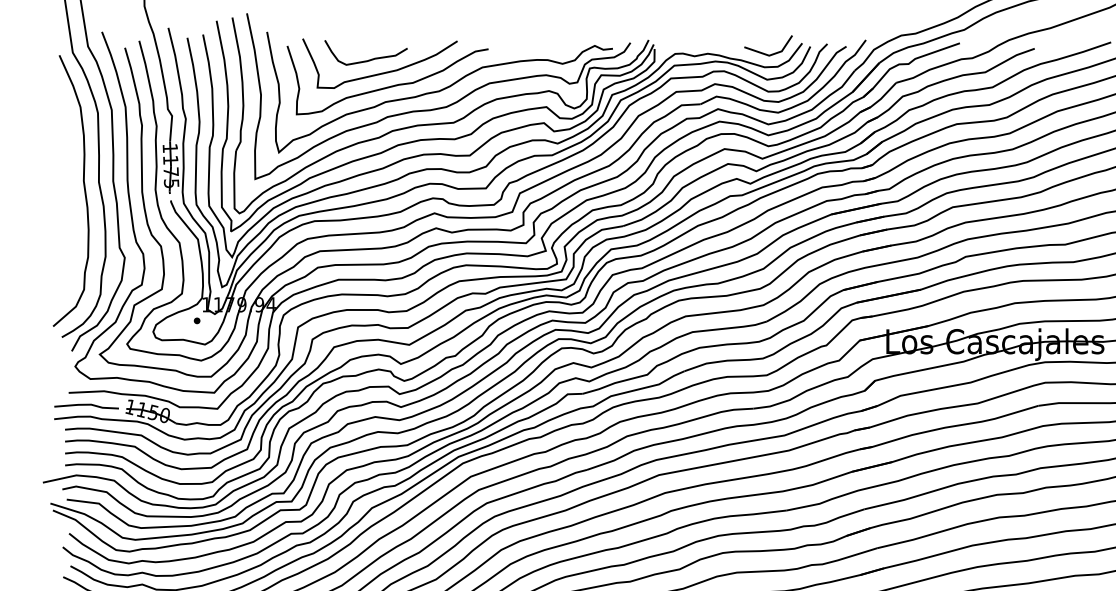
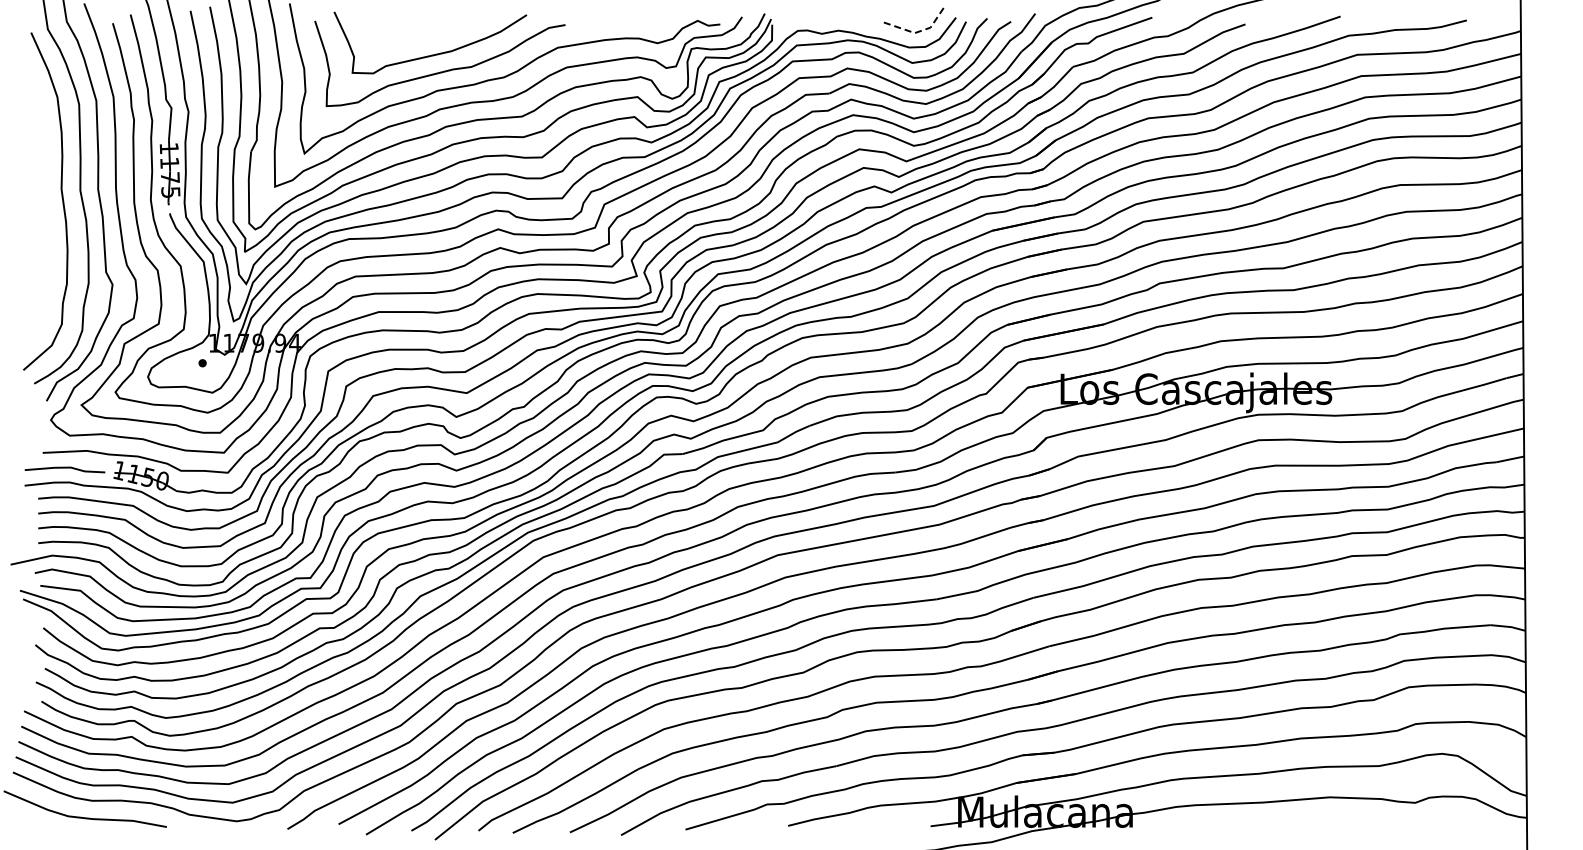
line: (772, 54) -> (918, 31), solid -> dashed
curve: (368, 60) -> (415, 38), removed

